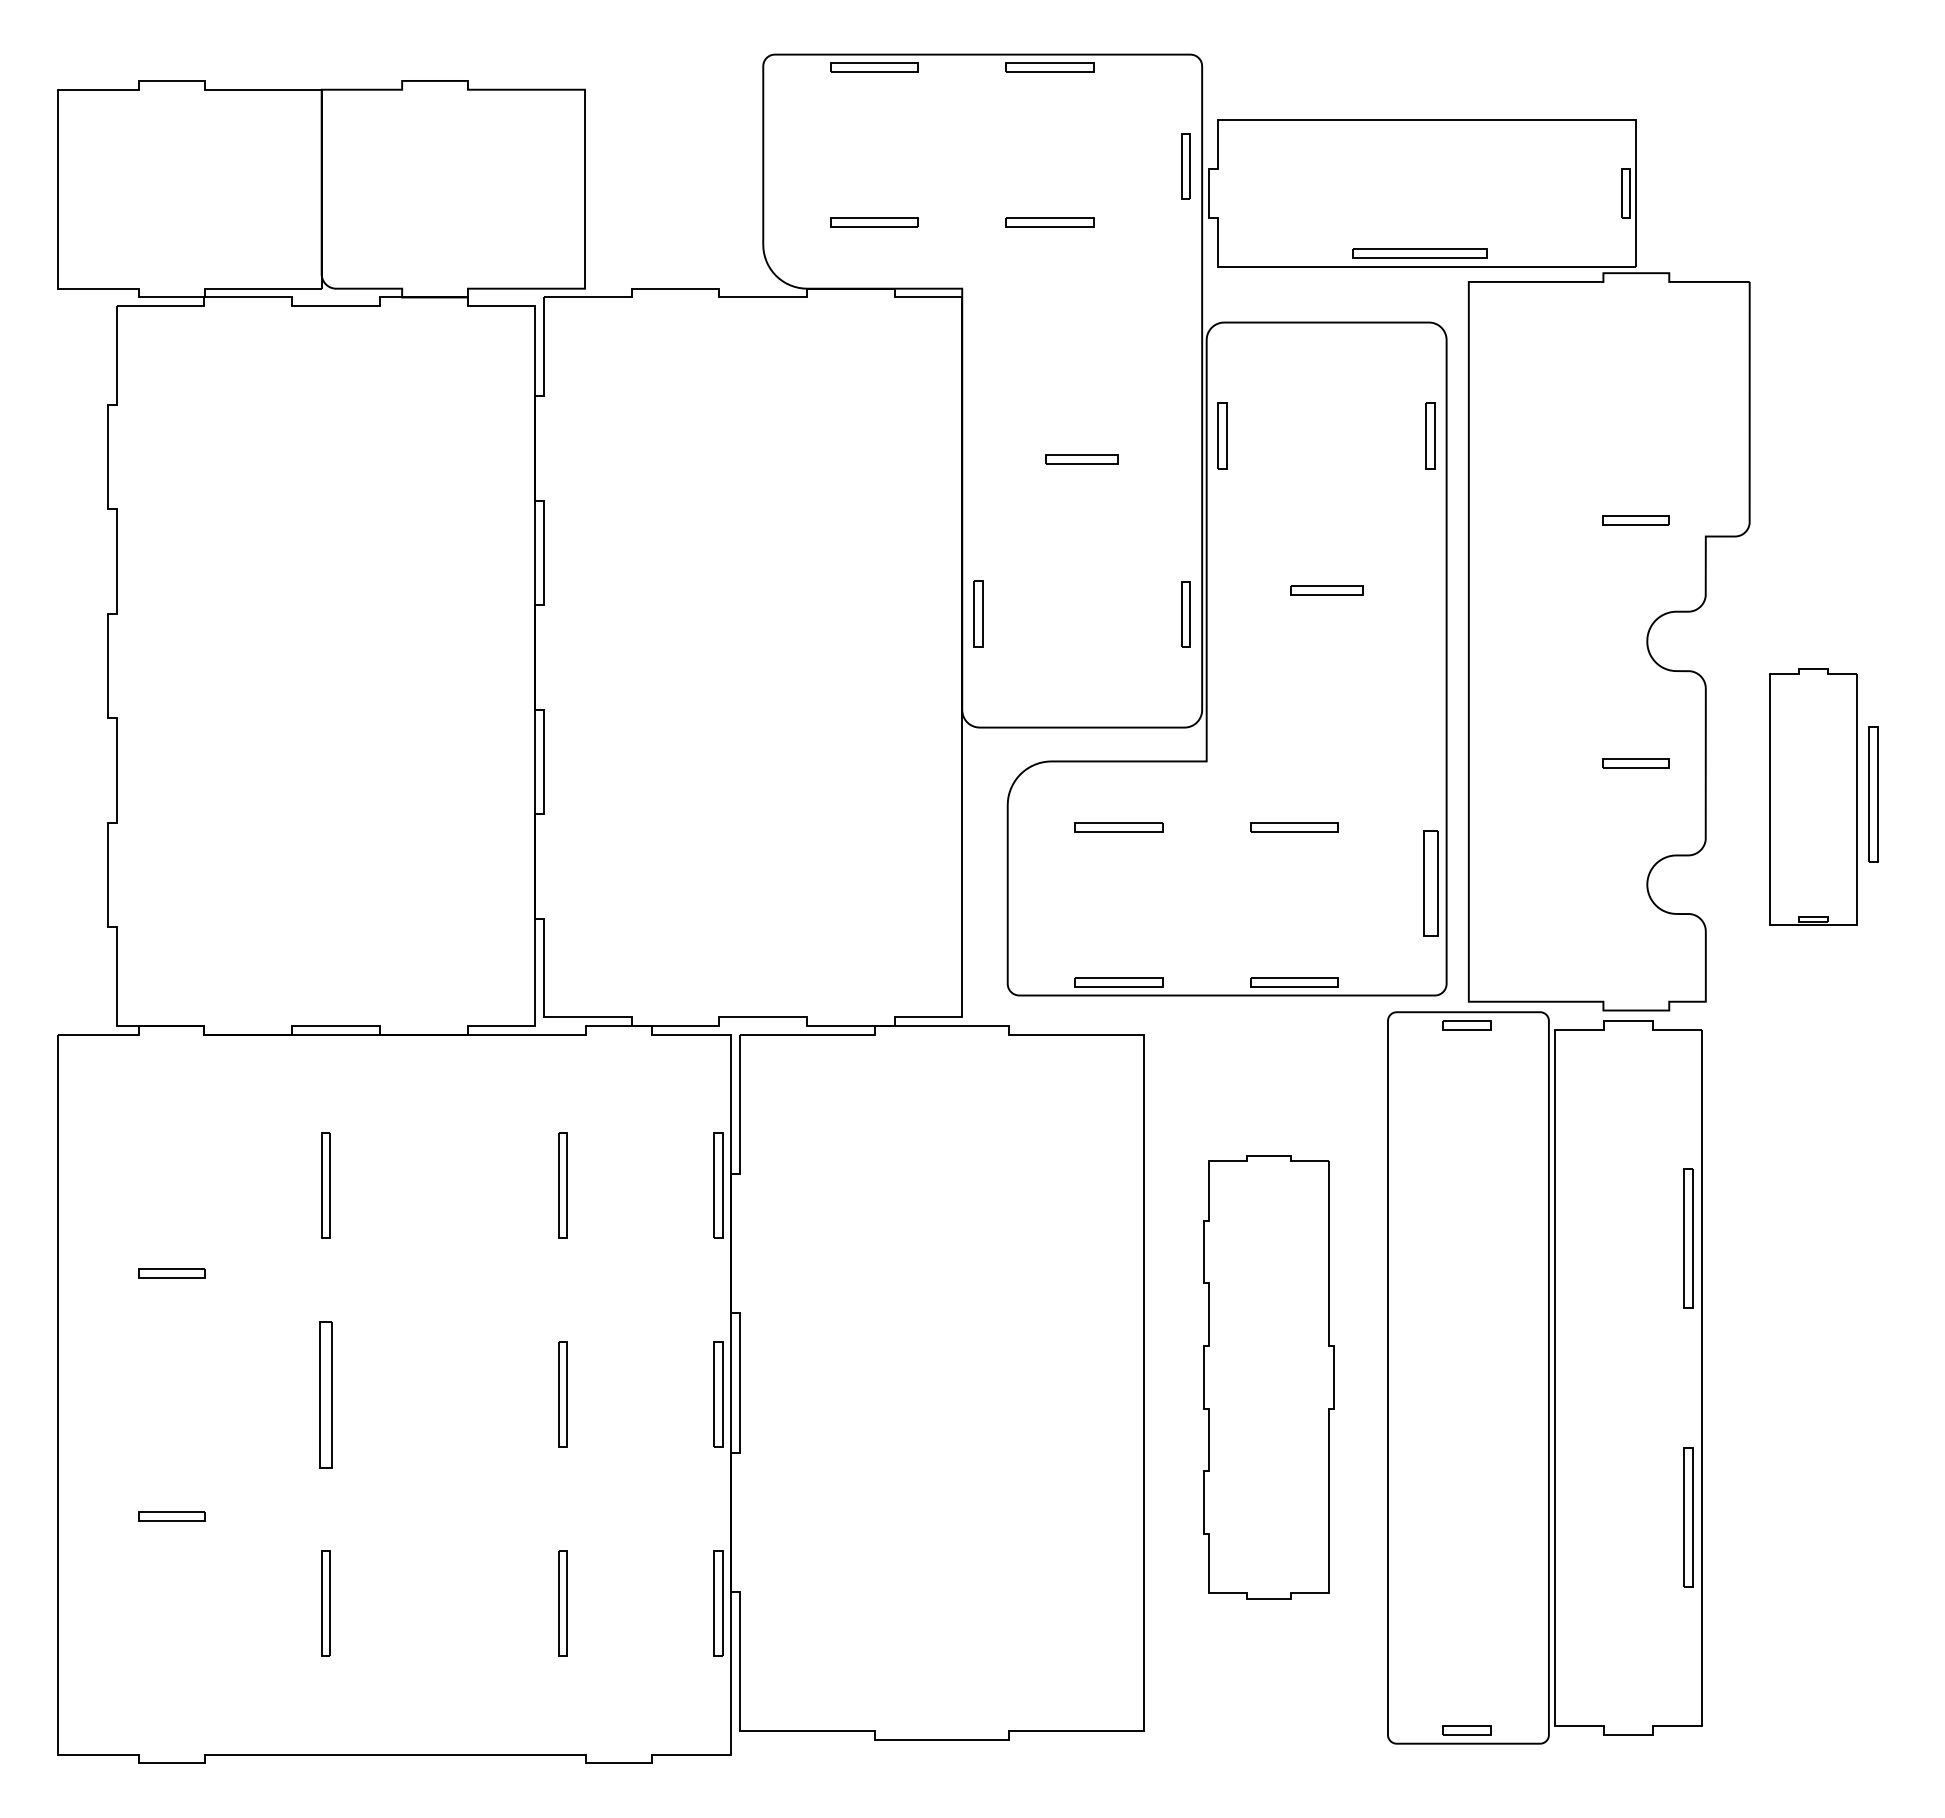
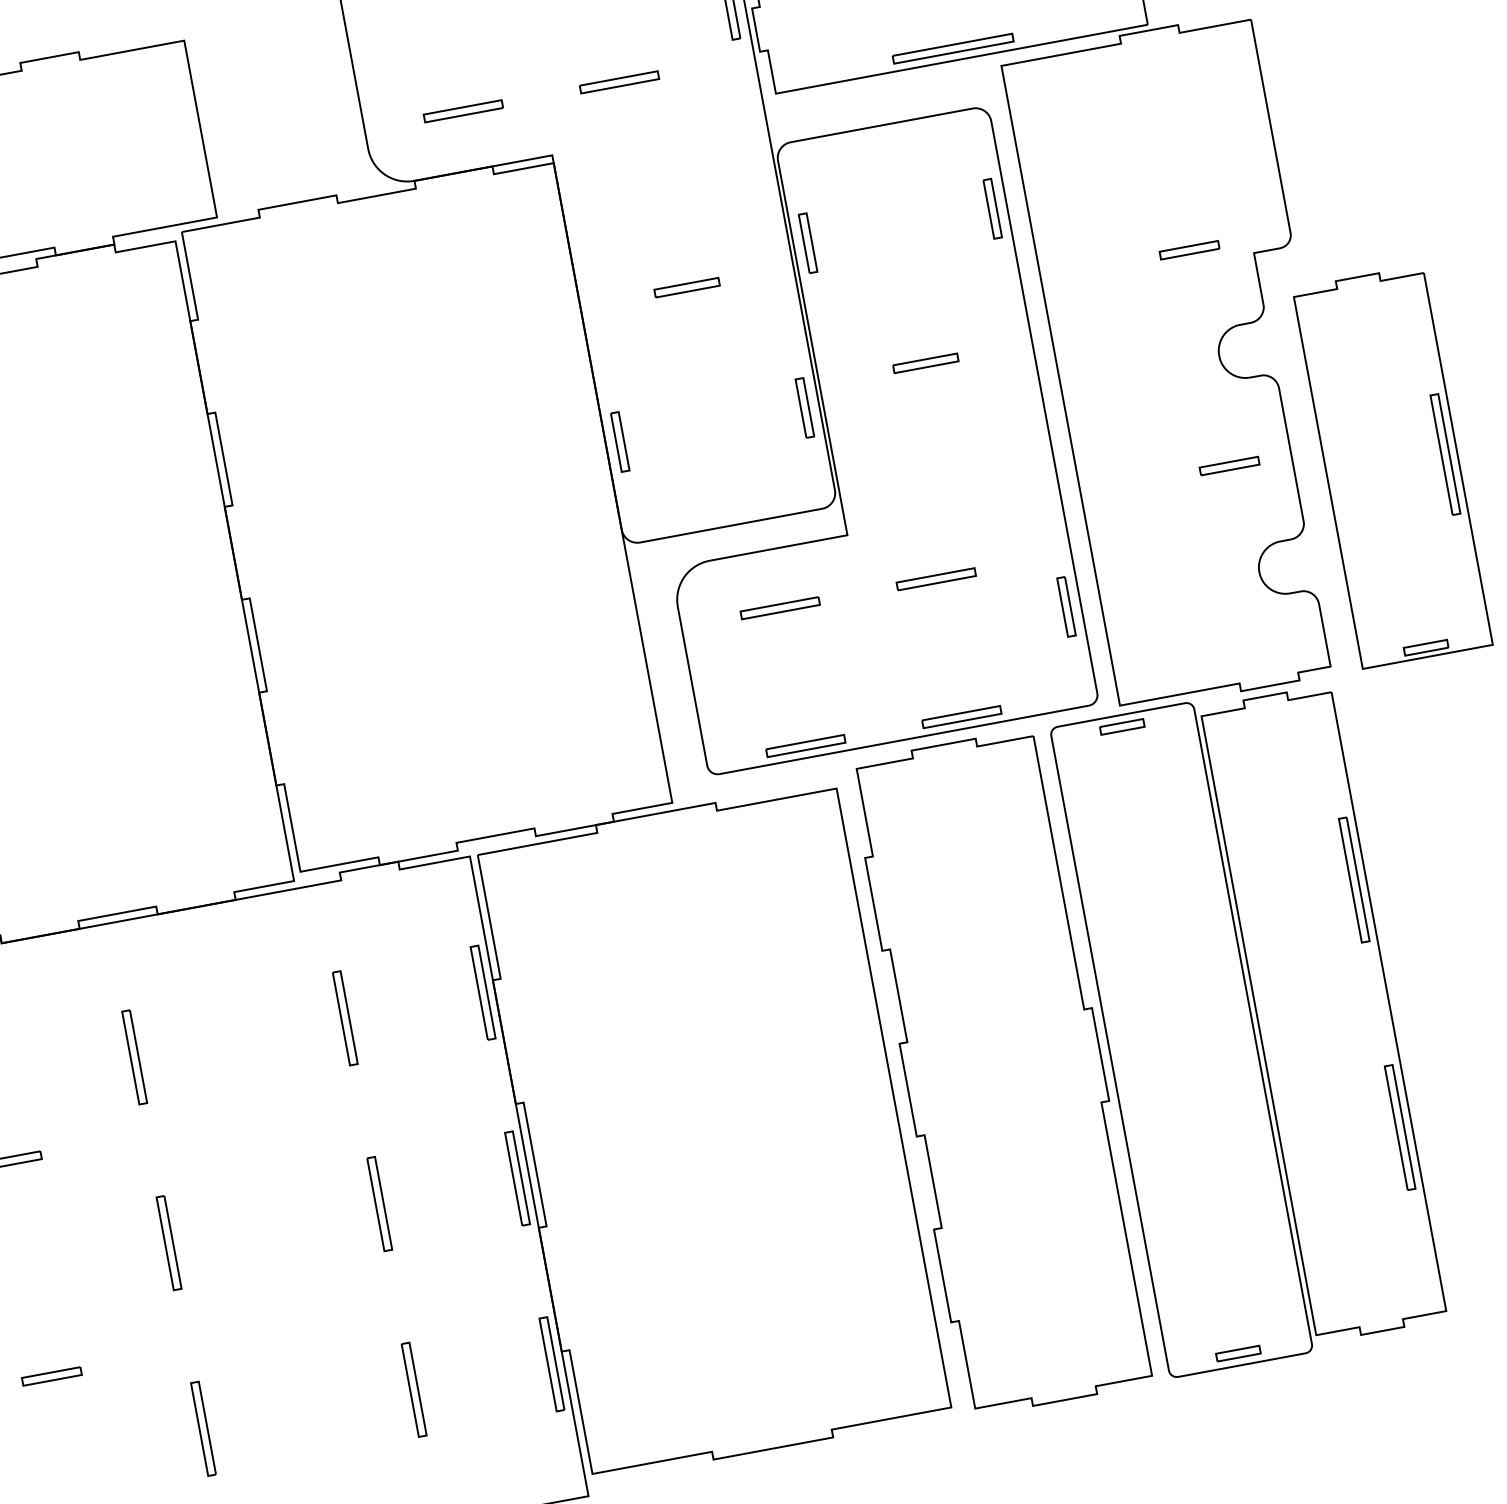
part: (1813, 797) -> (1392, 467), size x1.67
part: (1430, 883) -> (1066, 606), size x0.62
part: (1268, 1377) -> (1003, 1072), size x1.67
part: (325, 1394) -> (168, 1243), size x0.71

